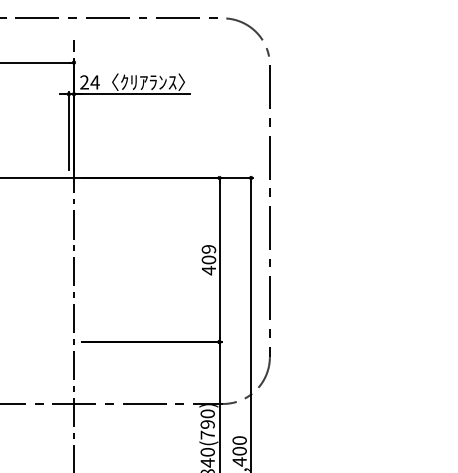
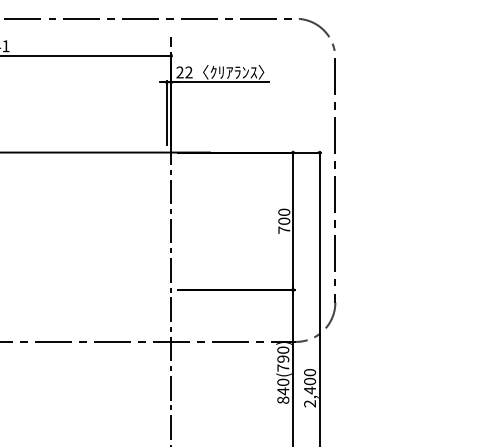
text: (94, 82) -> (188, 72), 24 -> 22
text: (209, 260) -> (284, 221), 409 -> 700

